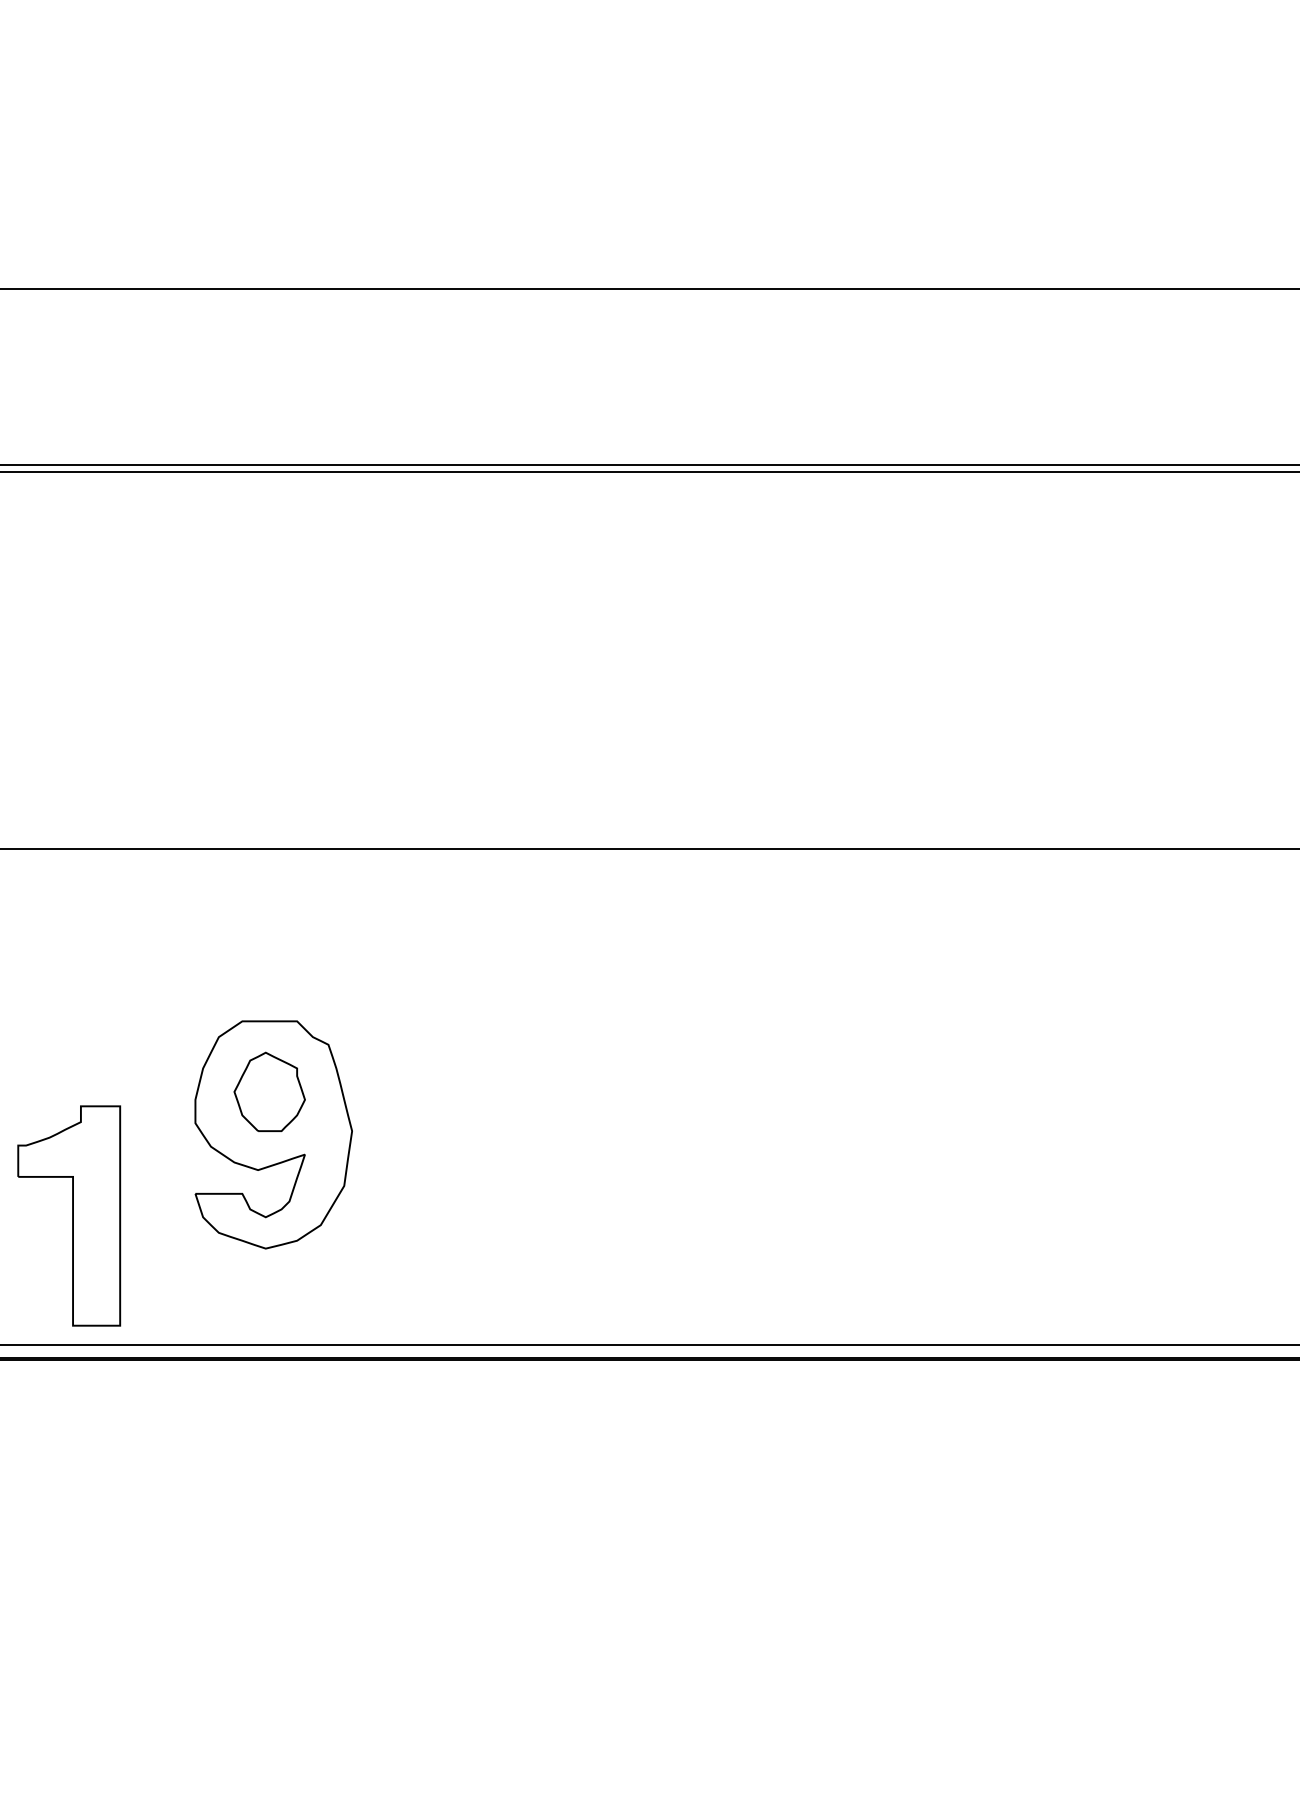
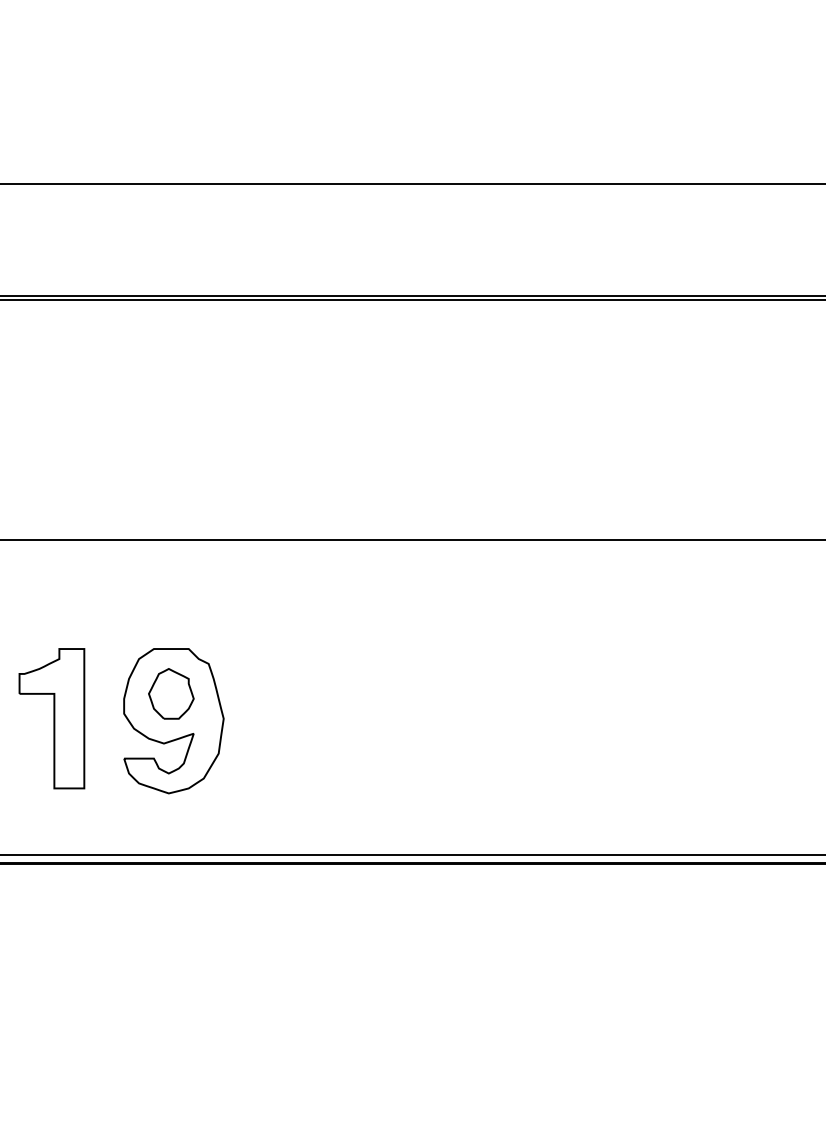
part: (68, 1215) -> (51, 718), moved

